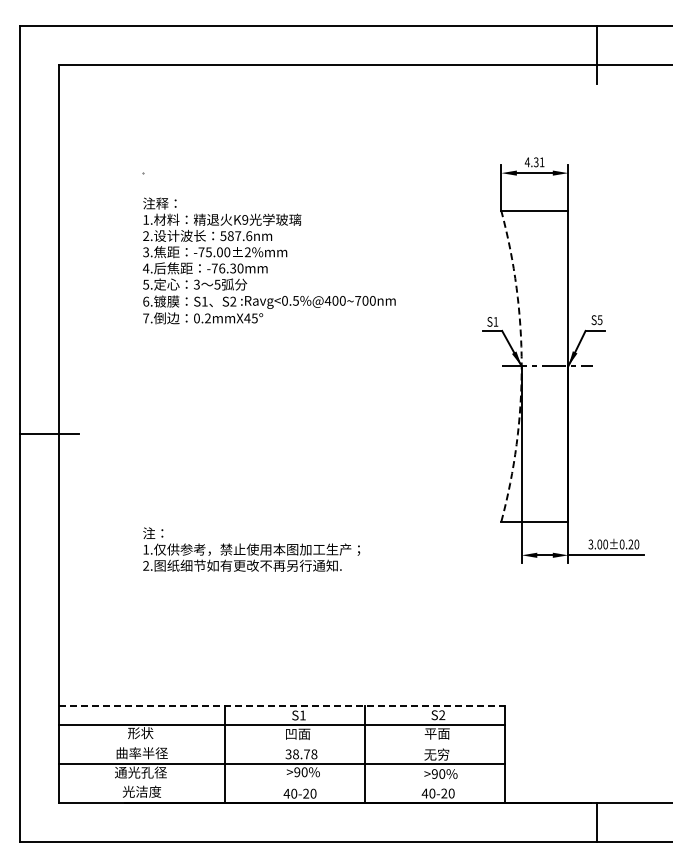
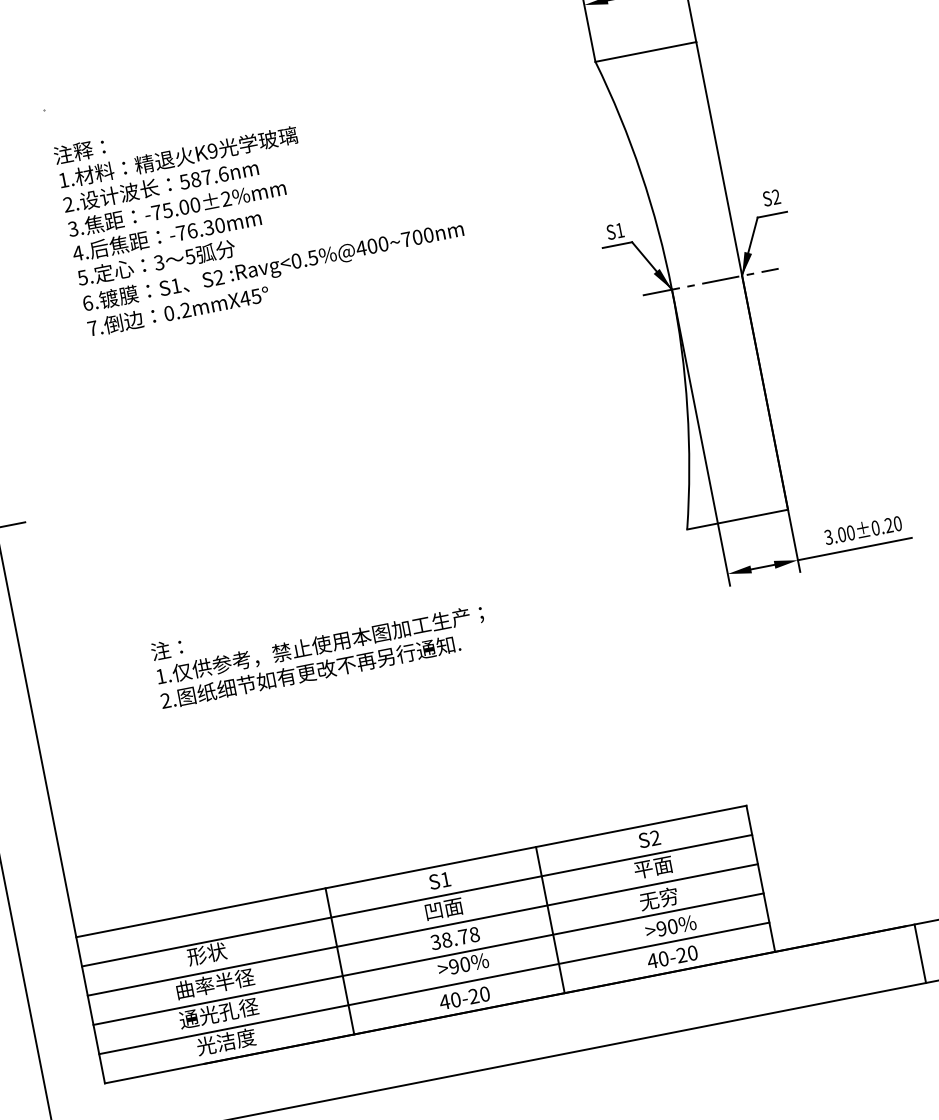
text: (599, 320) -> (775, 197), S5 -> S2
arc: (521, 366) -> (671, 290), dashed -> solid
line: (281, 705) -> (410, 870), dashed -> solid
line: (281, 744) -> (422, 929), added
line: (281, 783) -> (433, 988), added

